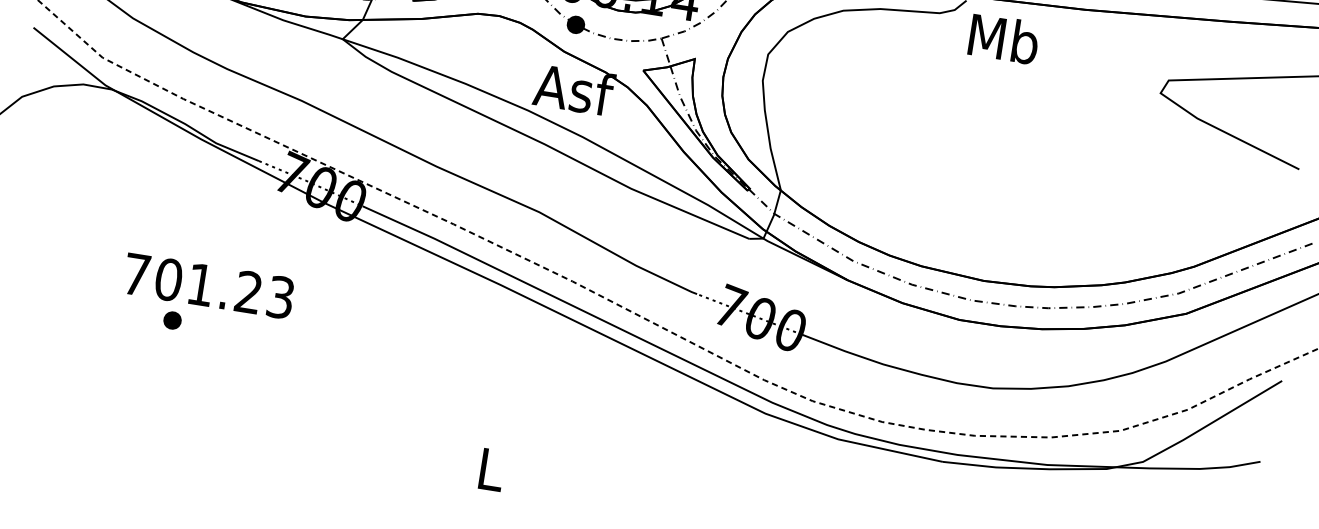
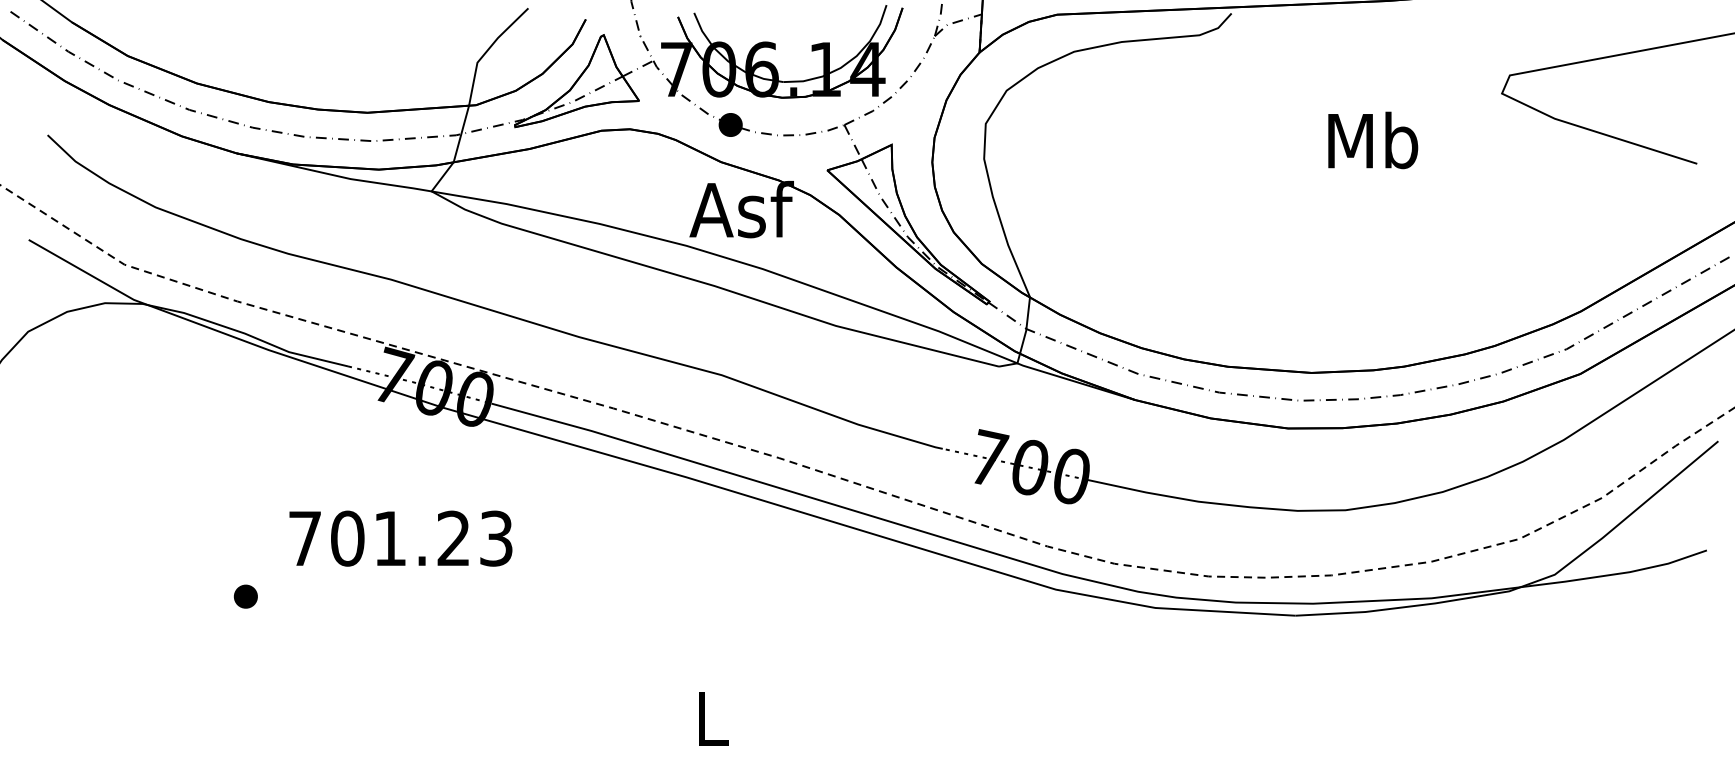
text: (1004, 39) -> (1373, 140), moved
text: (208, 285) -> (400, 538), moved
part: (172, 320) -> (245, 596), moved

